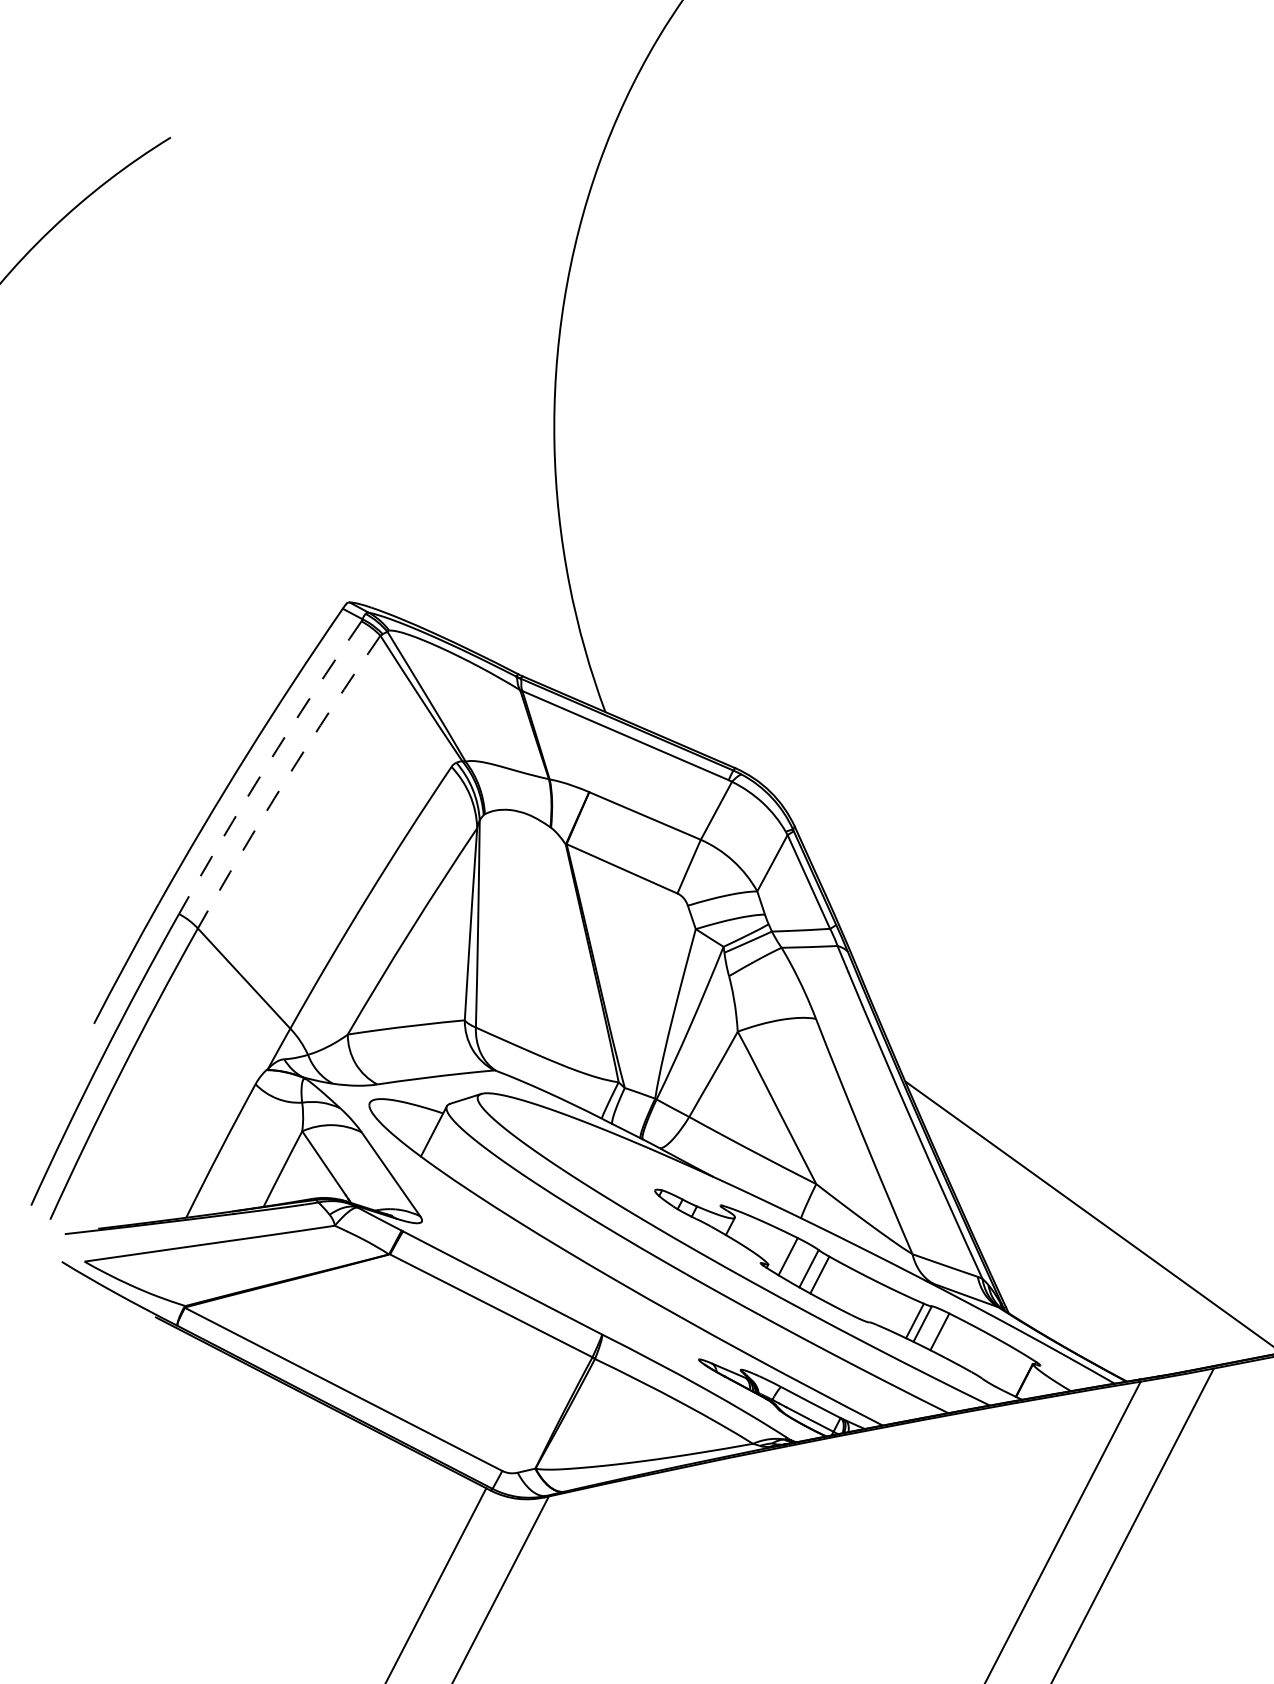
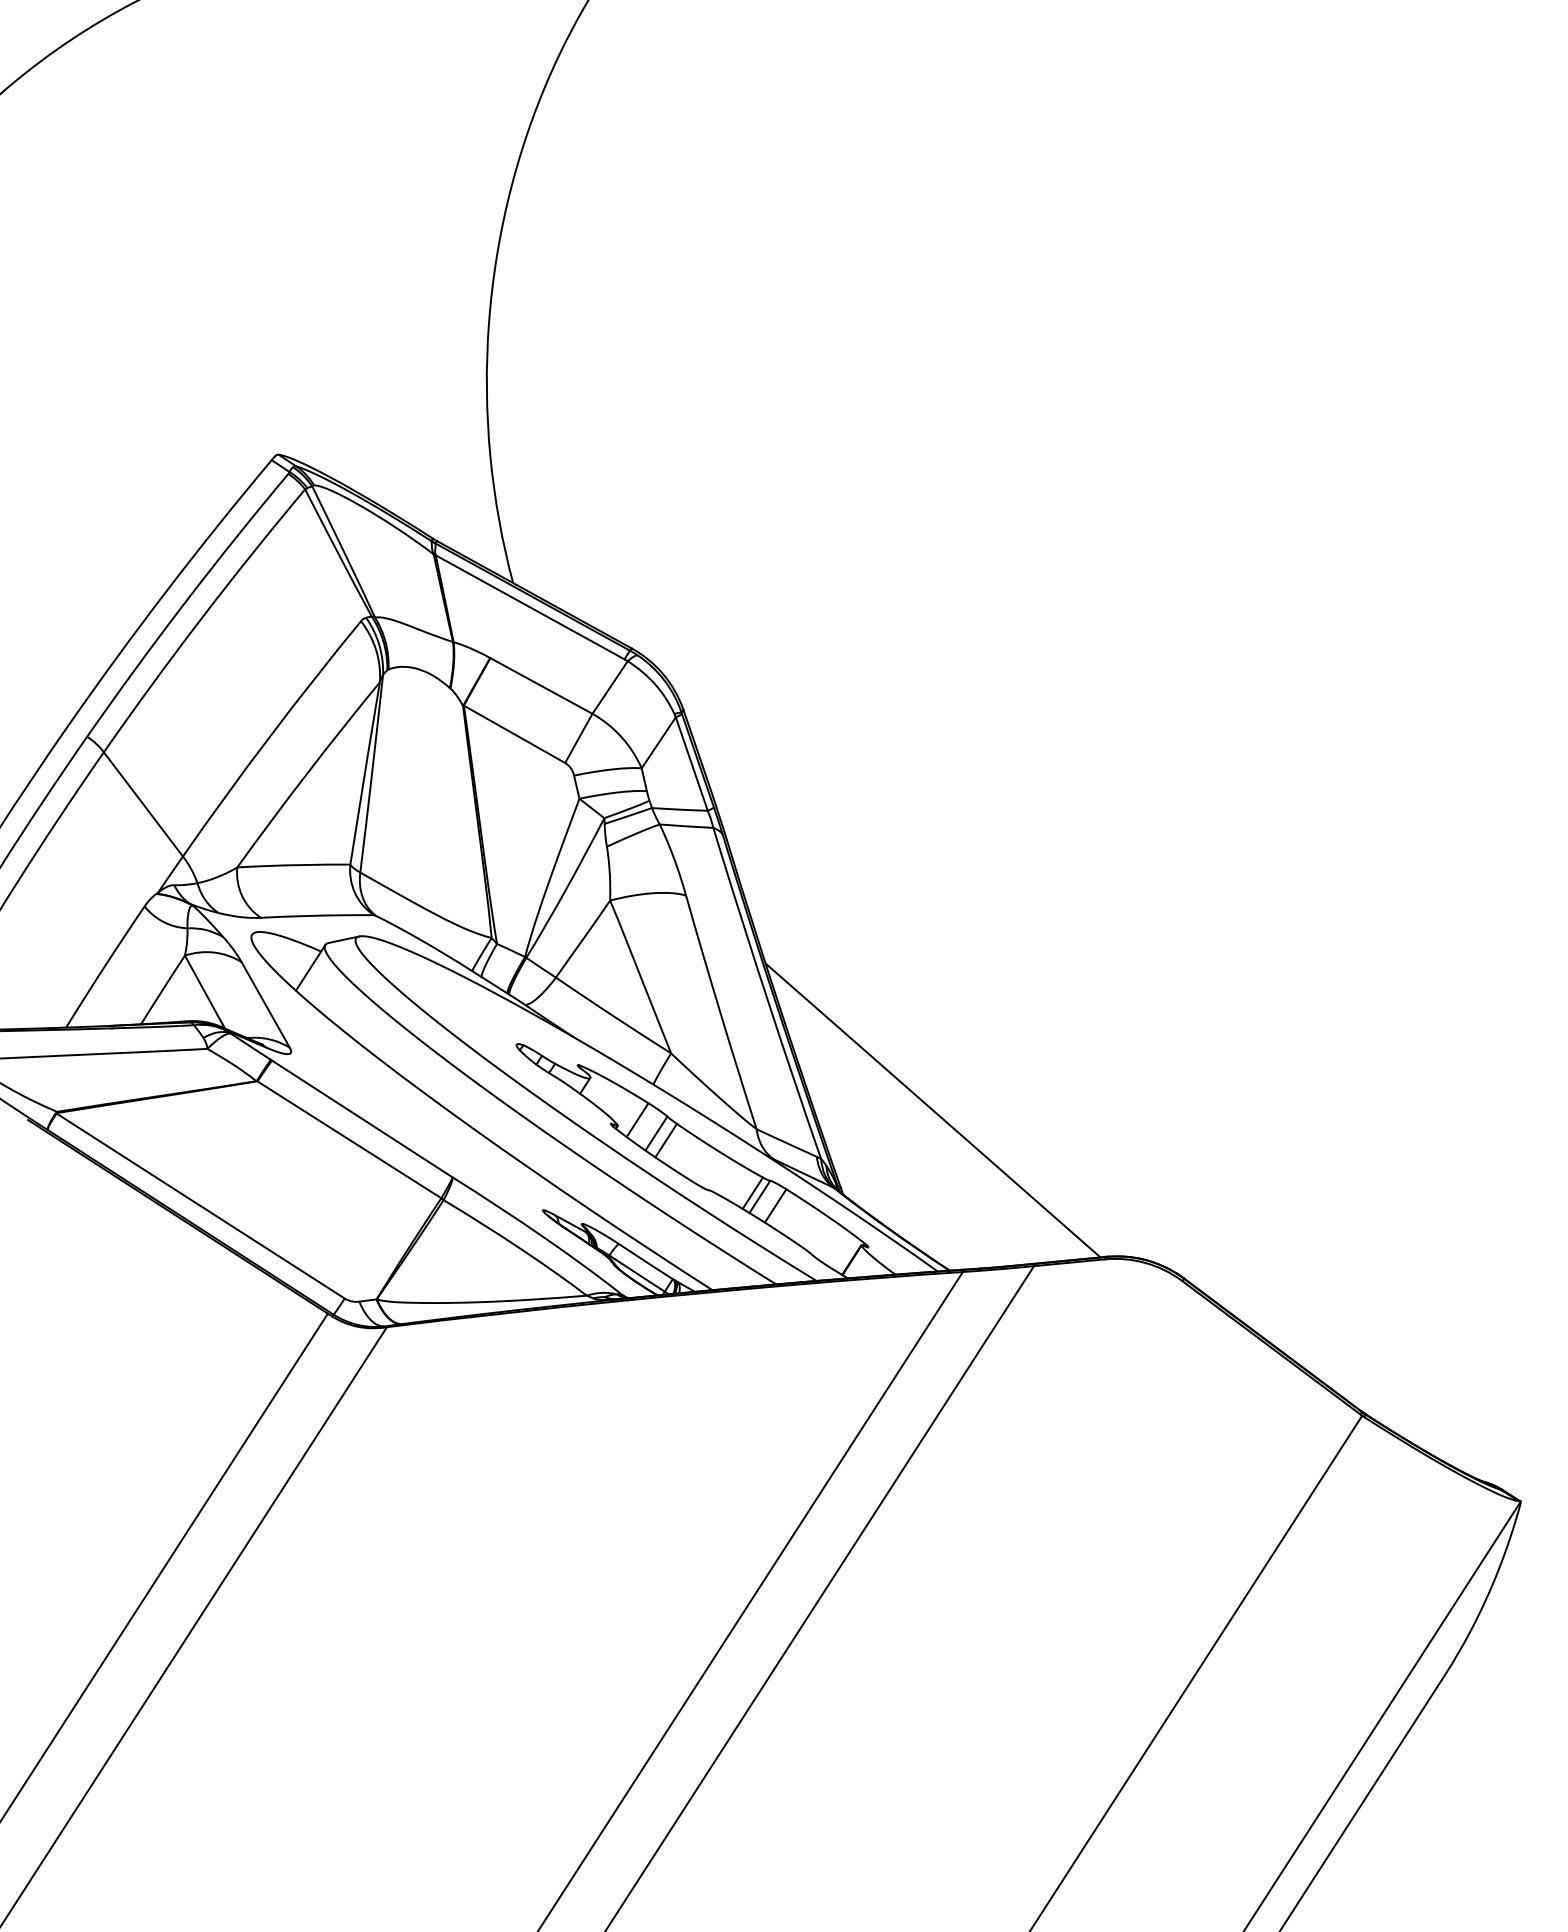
arc: (266, 766) -> (184, 603), dashed -> solid
arc: (285, 779) -> (201, 618), dashed -> solid

